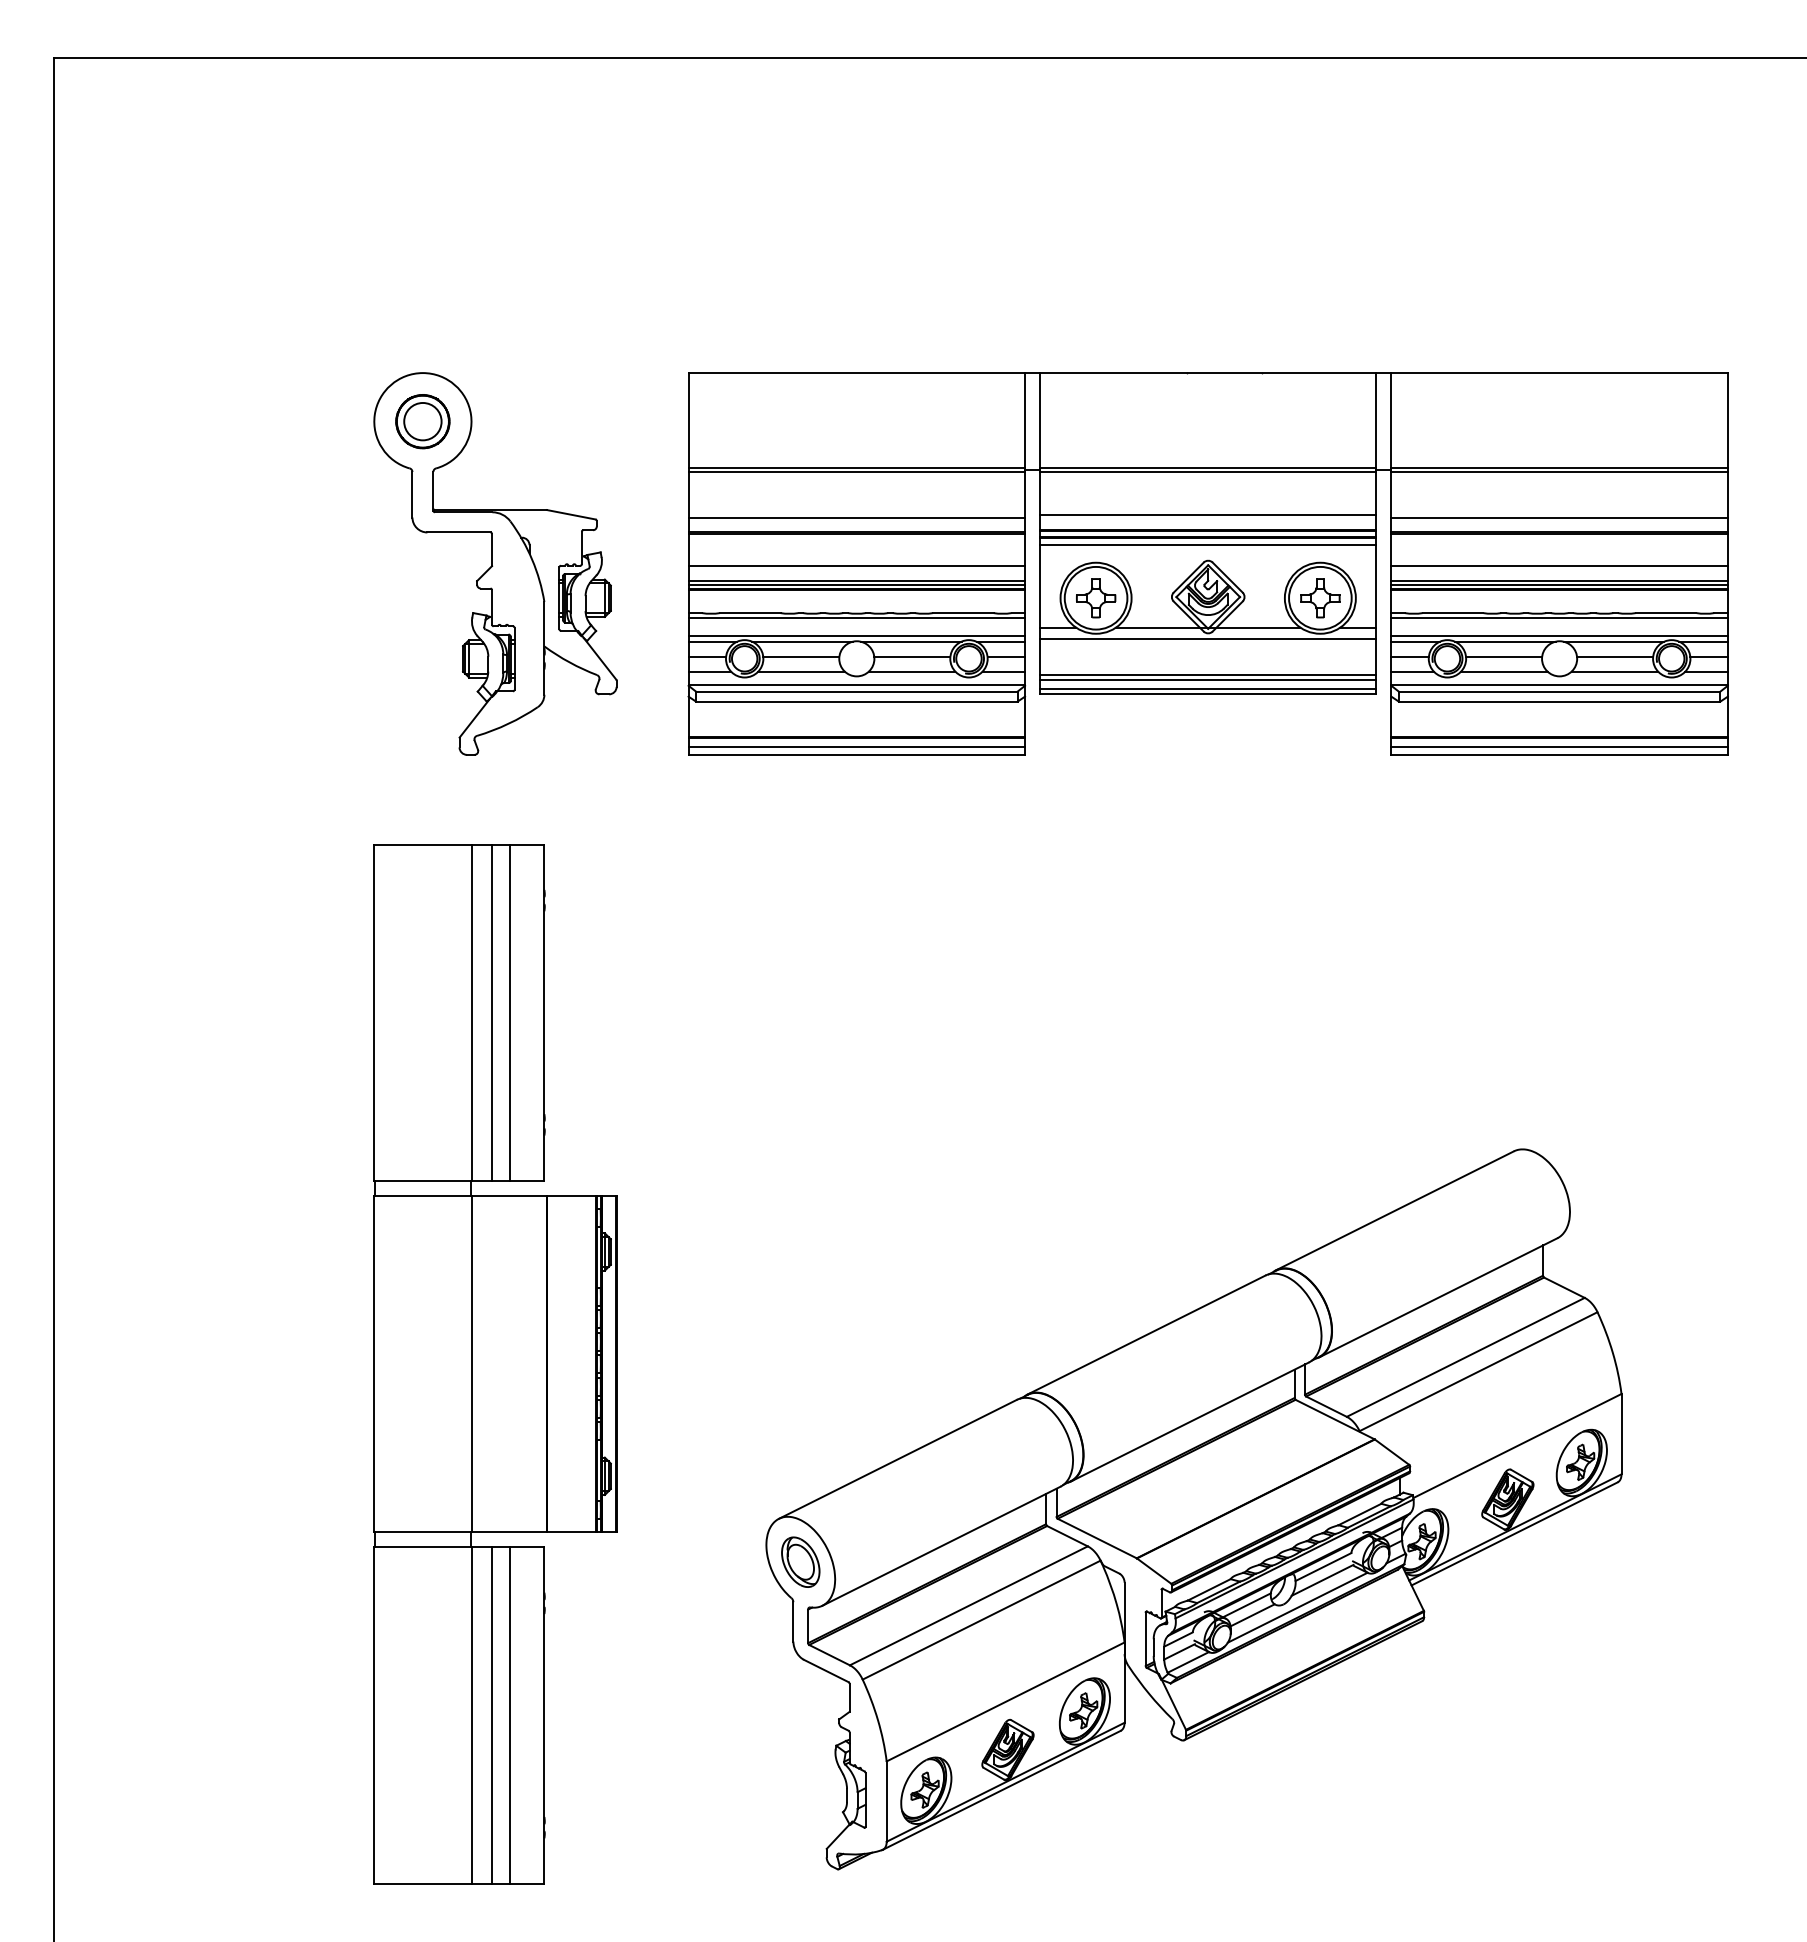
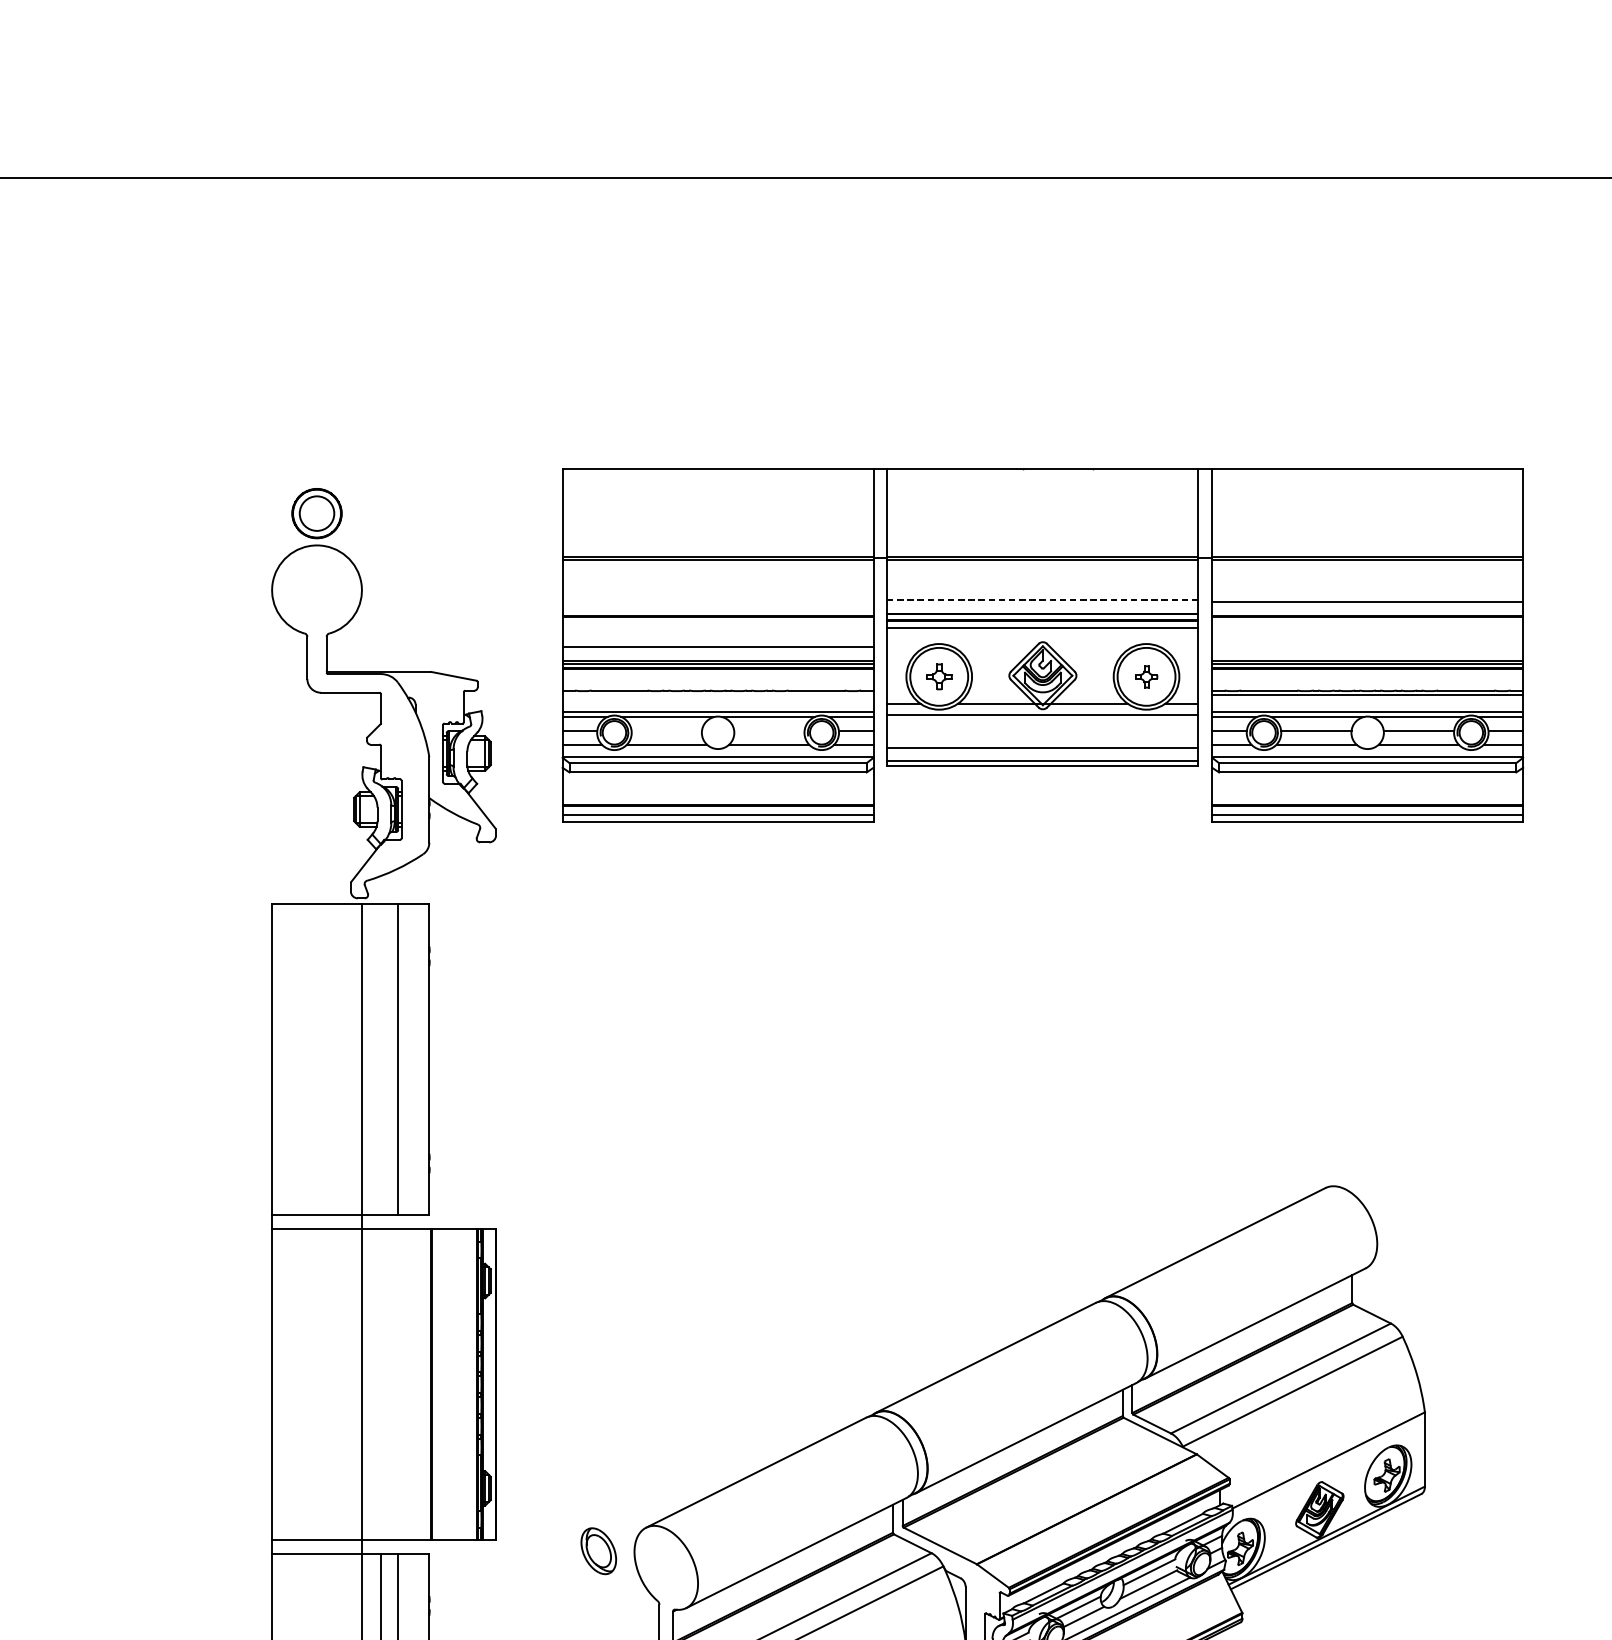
line: (1207, 515) -> (1042, 600), solid -> dashed
line: (856, 517) -> (717, 602), removed
part: (495, 563) -> (384, 721), moved
line: (1559, 566) -> (1367, 647), removed
part: (1096, 598) -> (939, 677), size x0.7
part: (1320, 598) -> (1146, 677), size x0.6
line: (856, 617) -> (717, 694), removed
line: (801, 656) -> (666, 730), removed
line: (912, 656) -> (769, 730), removed
line: (1208, 679) -> (1043, 751), removed
line: (492, 1012) -> (381, 1059), removed
part: (800, 1561) -> (598, 1550), moved

